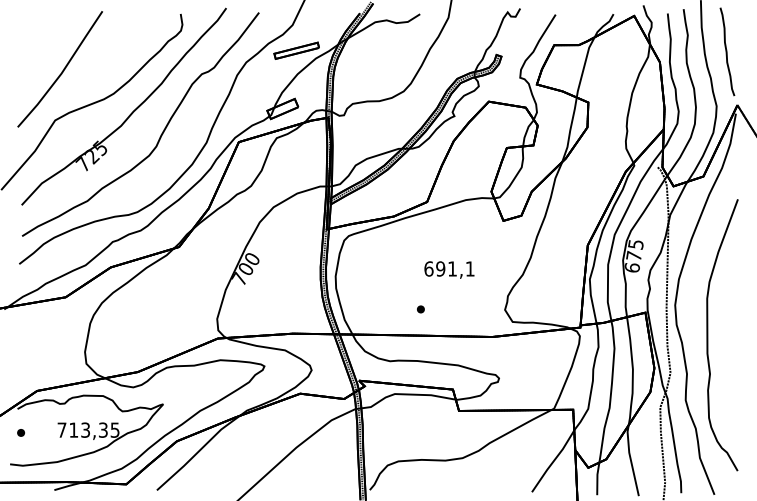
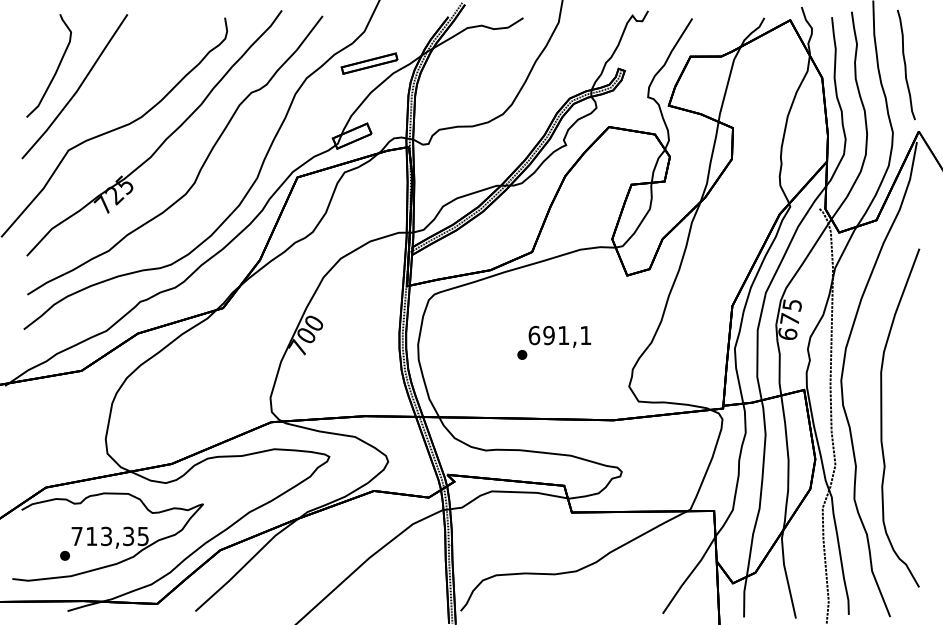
part: (45, 54) -> (56, 68), added
part: (421, 309) -> (522, 354), moved
part: (20, 432) -> (64, 555), moved

